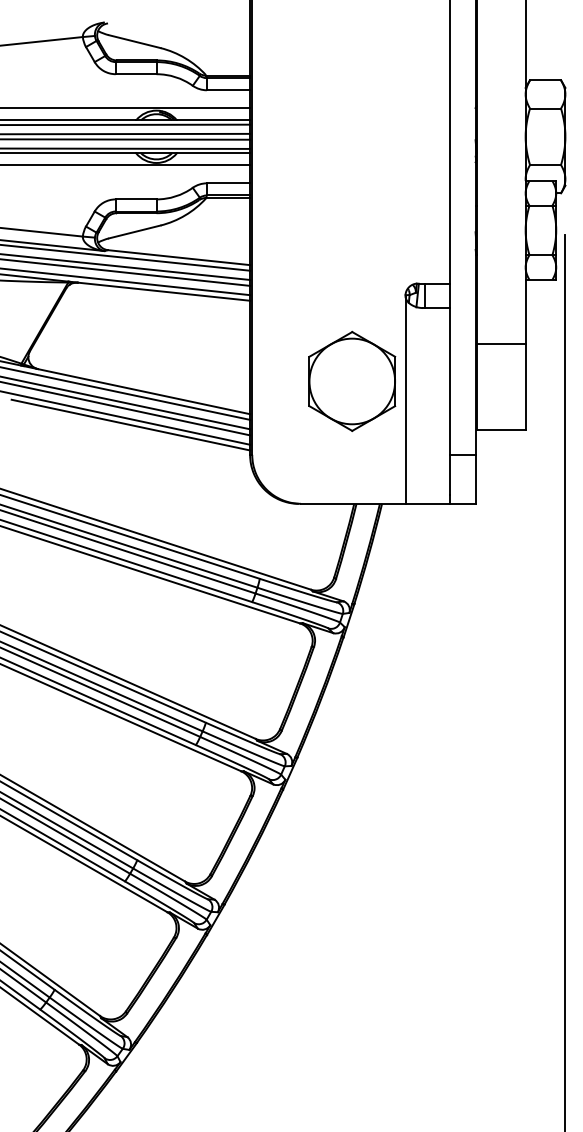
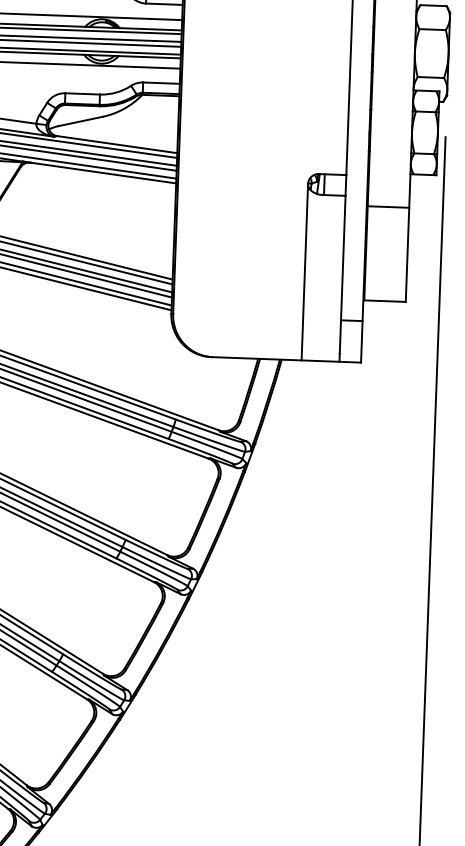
line: (500, 344) -> (387, 207), moved
part: (352, 380) -> (260, 254), removed

